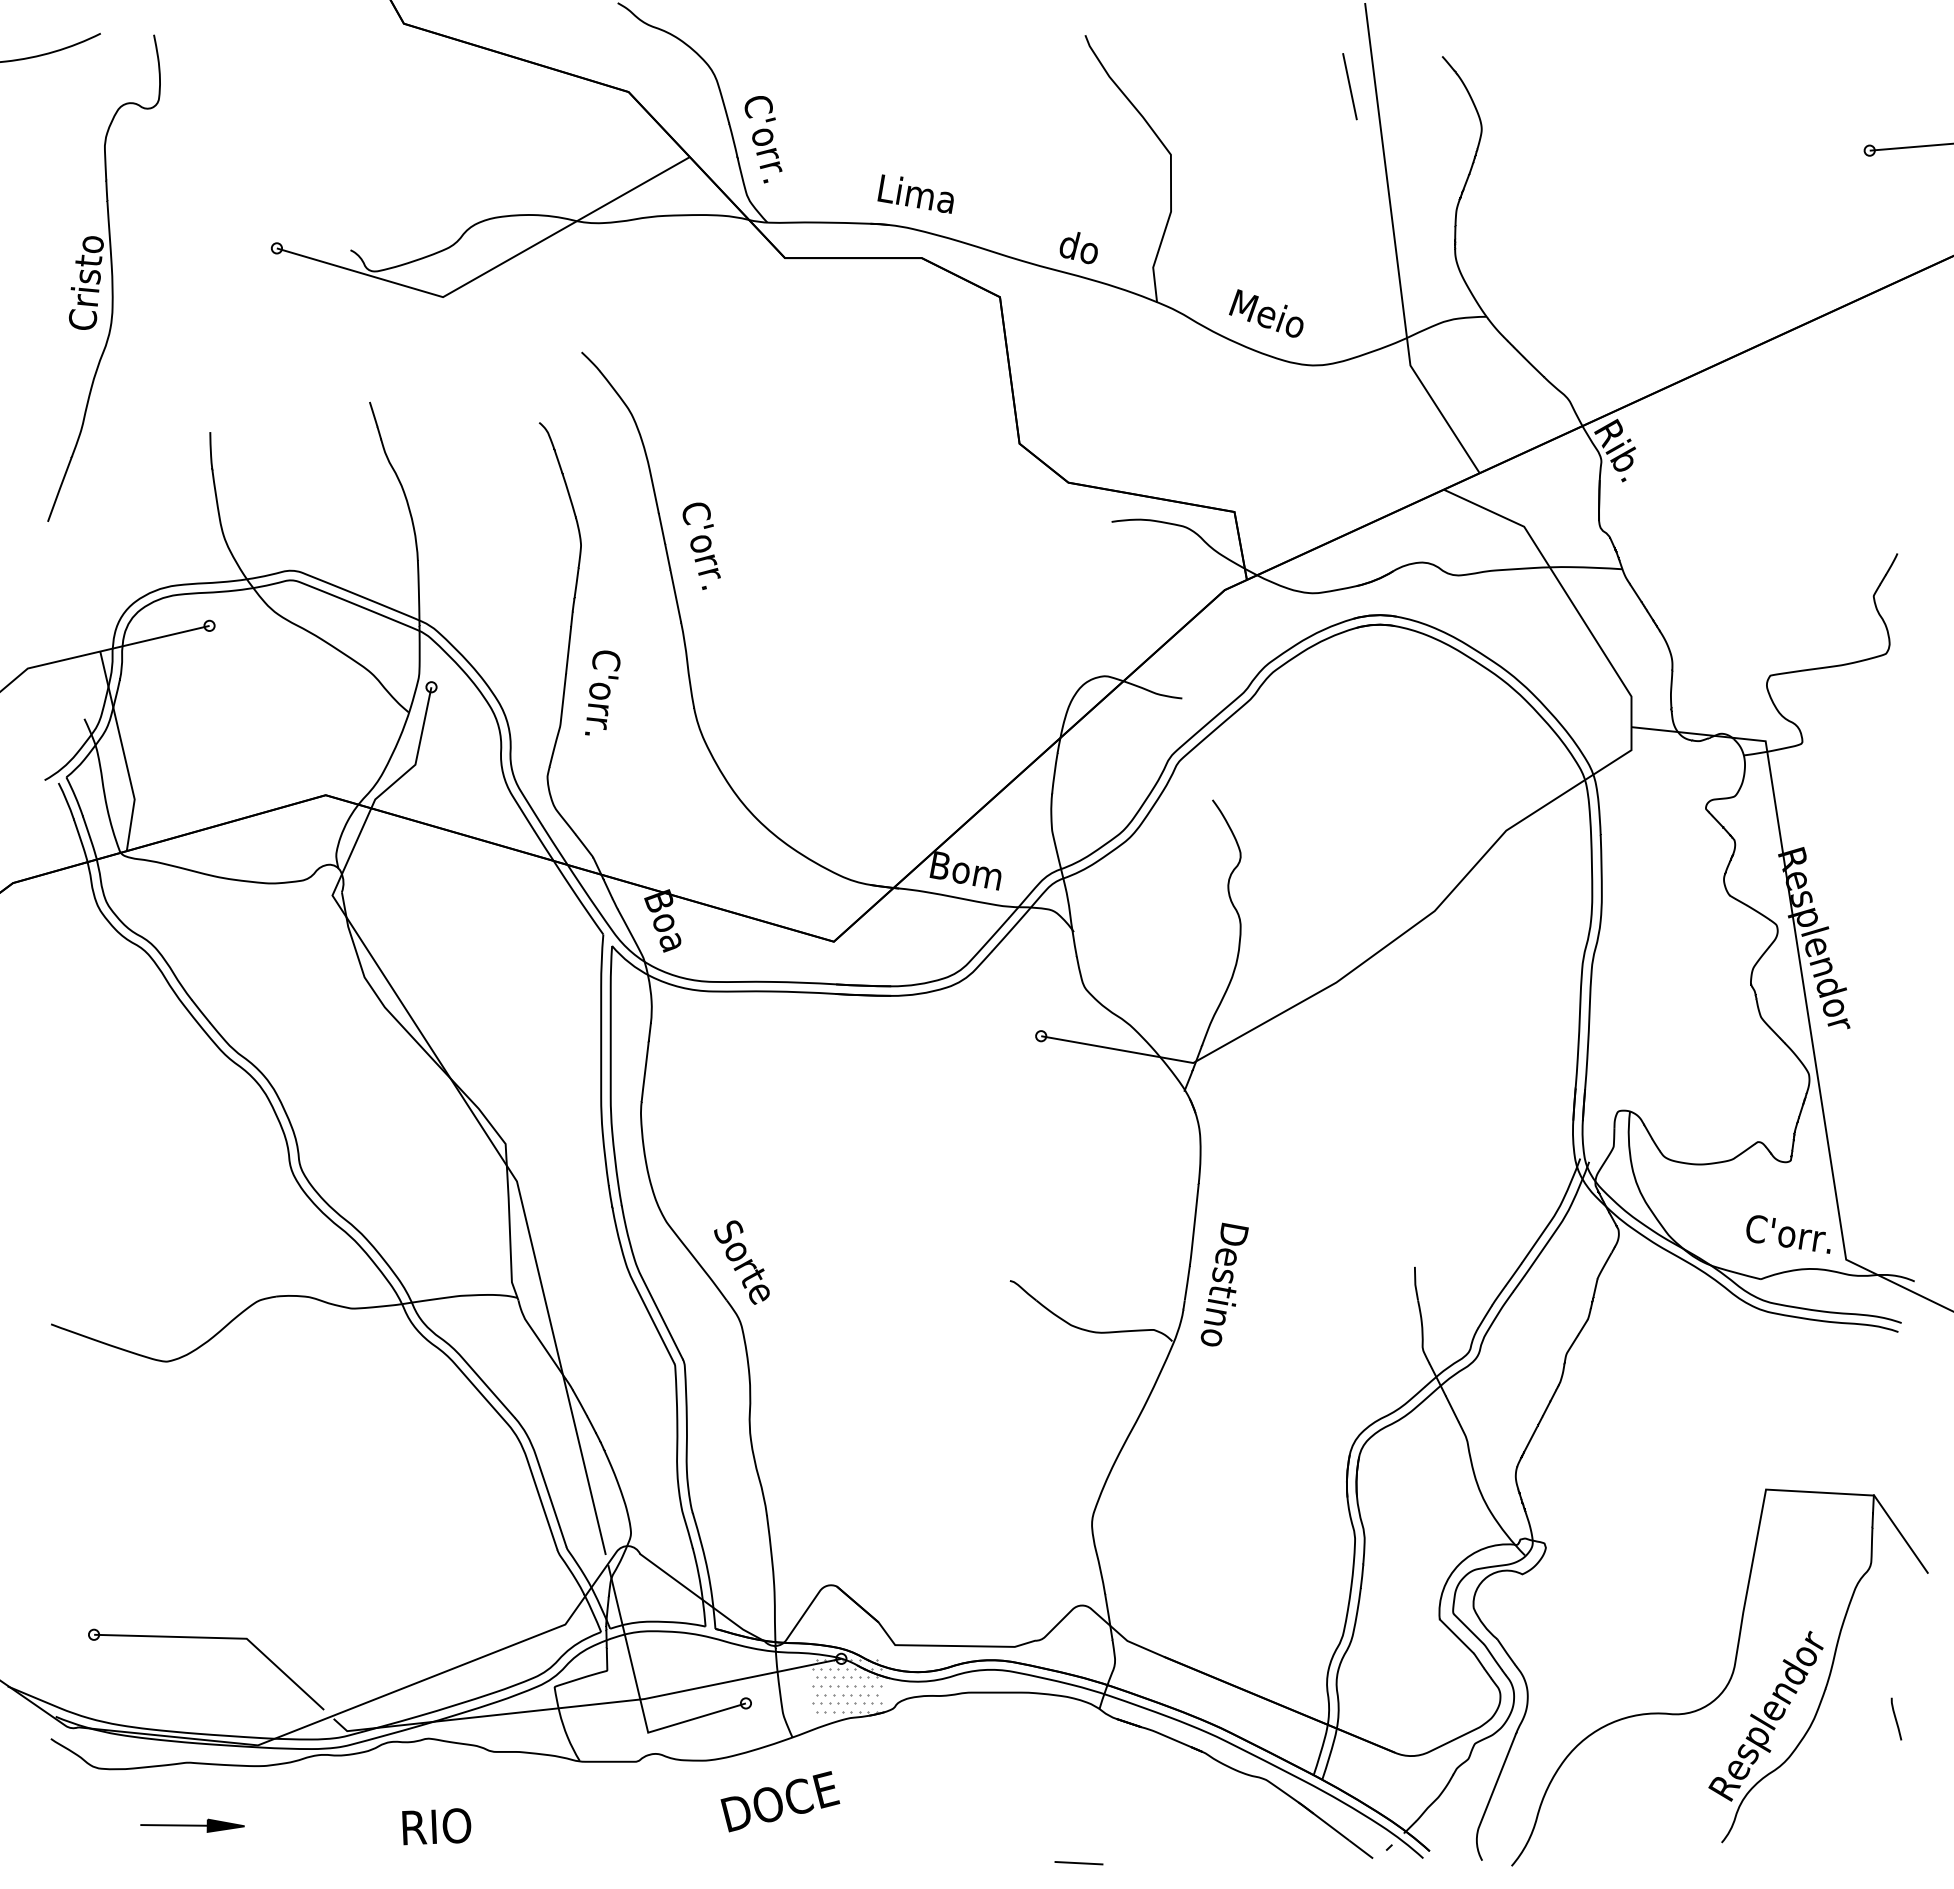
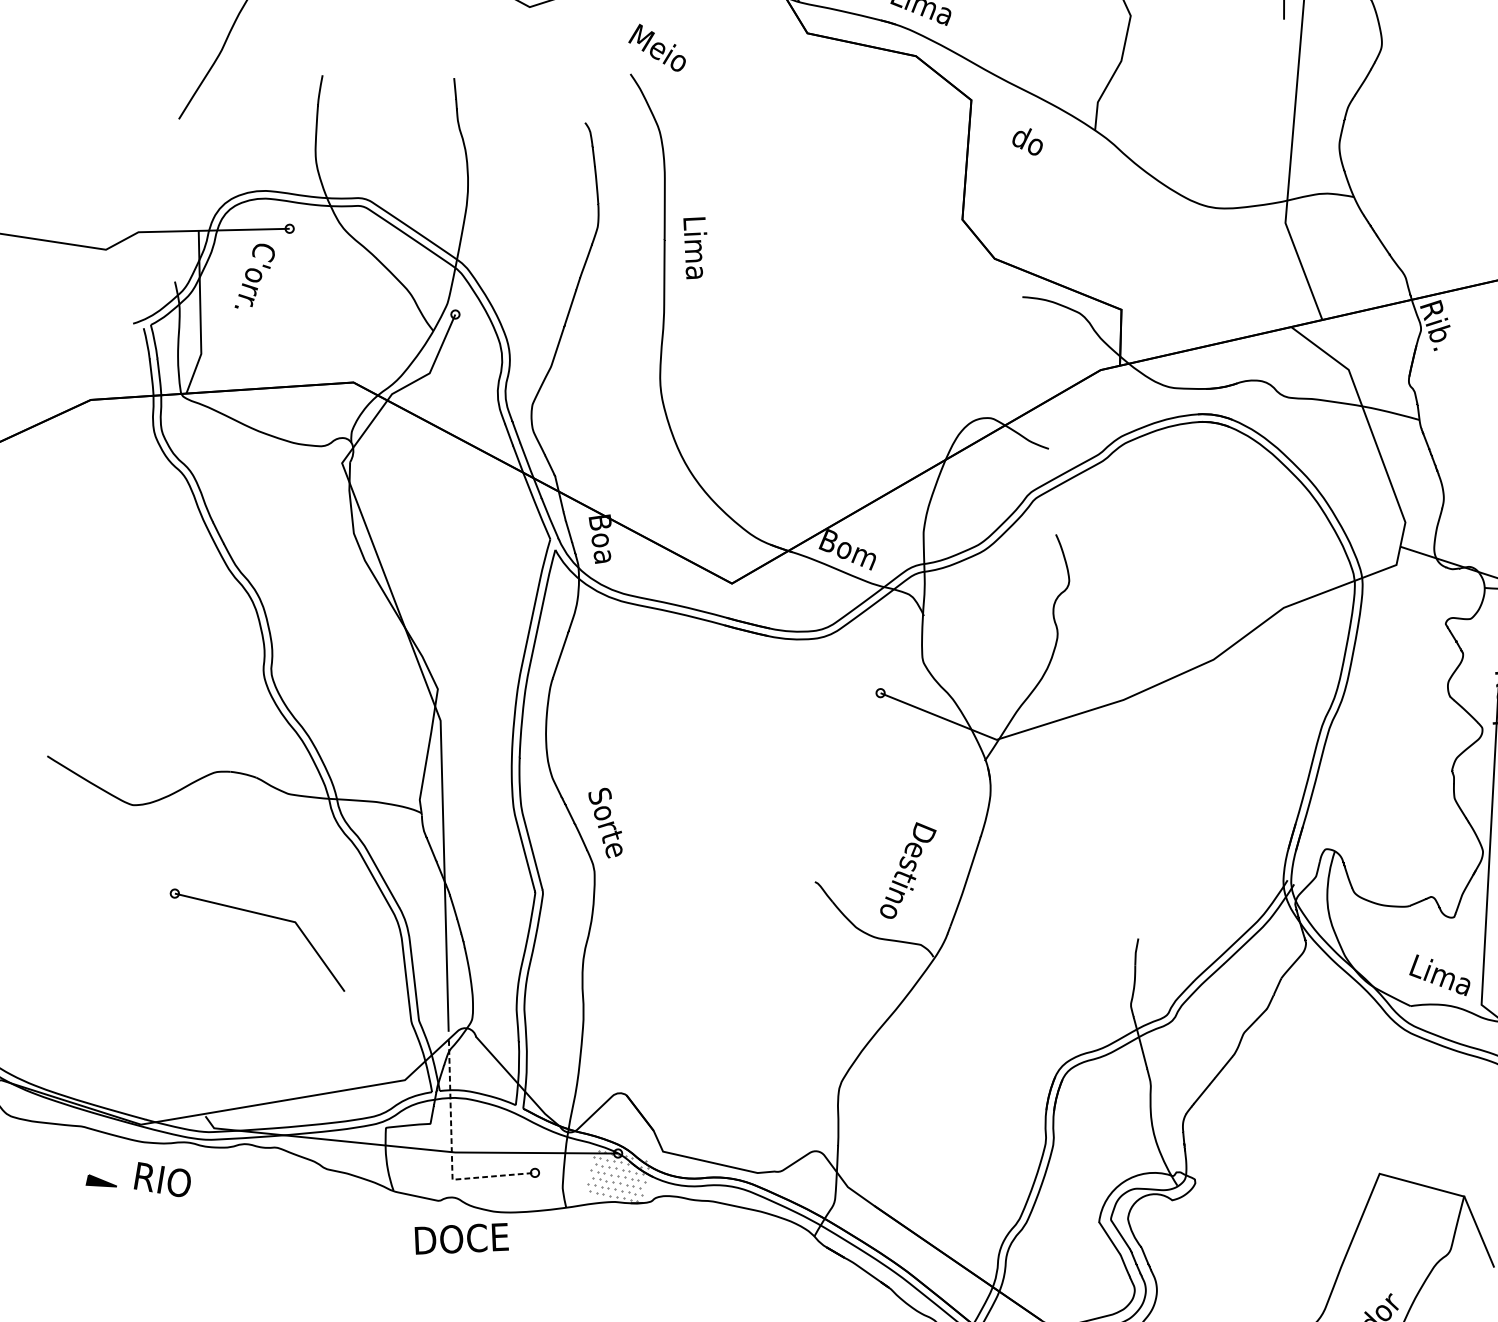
text: (1078, 248) -> (1027, 141), moved
text: (1266, 313) -> (658, 47), moved
text: (701, 545) -> (693, 247), C'orr. -> Lima
text: (602, 692) -> (255, 276), moved
text: (1788, 1234) -> (1440, 975), C'orr. -> Lima
text: (1224, 1284) -> (907, 871), moved
part: (206, 1638) -> (263, 915), moved
line: (640, 1699) -> (452, 1152), solid -> dashed
text: (780, 1801) -> (461, 1238), moved
line: (174, 1825) -> (61, 1174), removed
text: (436, 1826) -> (162, 1179), moved

